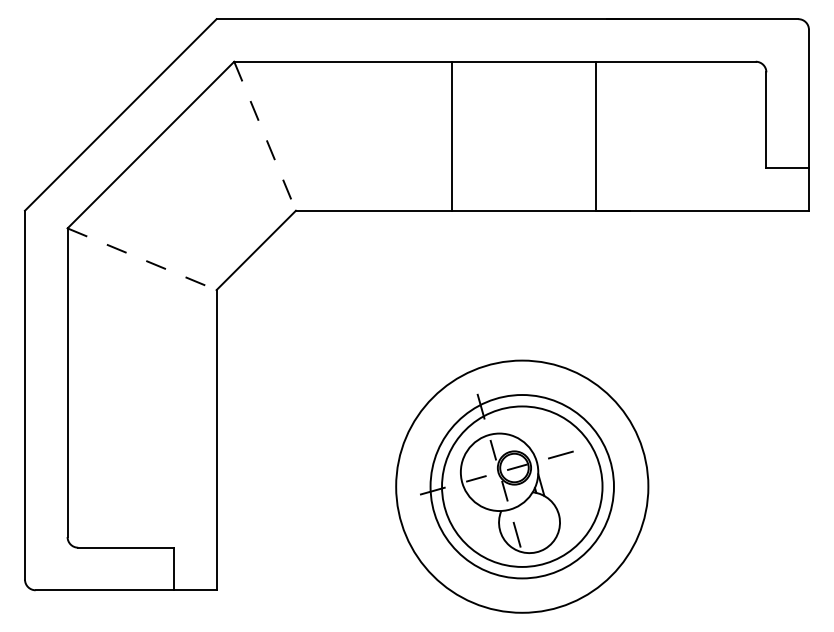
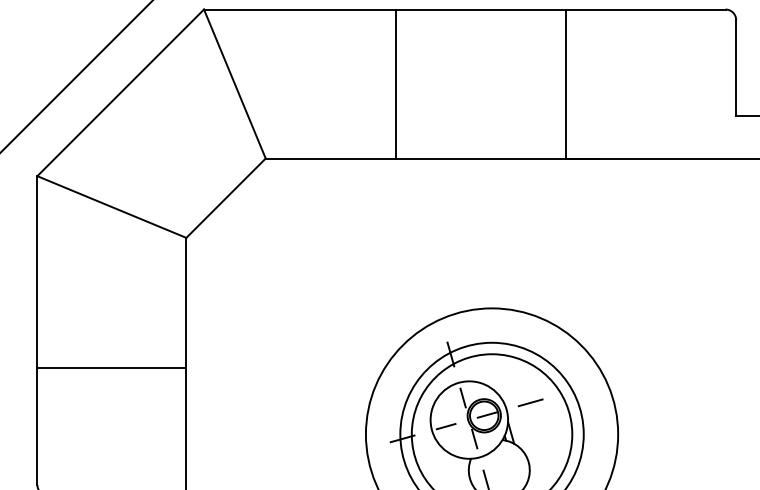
line: (451, 135) -> (395, 83), moved
line: (265, 136) -> (235, 84), dashed -> solid
line: (142, 259) -> (112, 207), dashed -> solid
line: (141, 419) -> (111, 367), added

